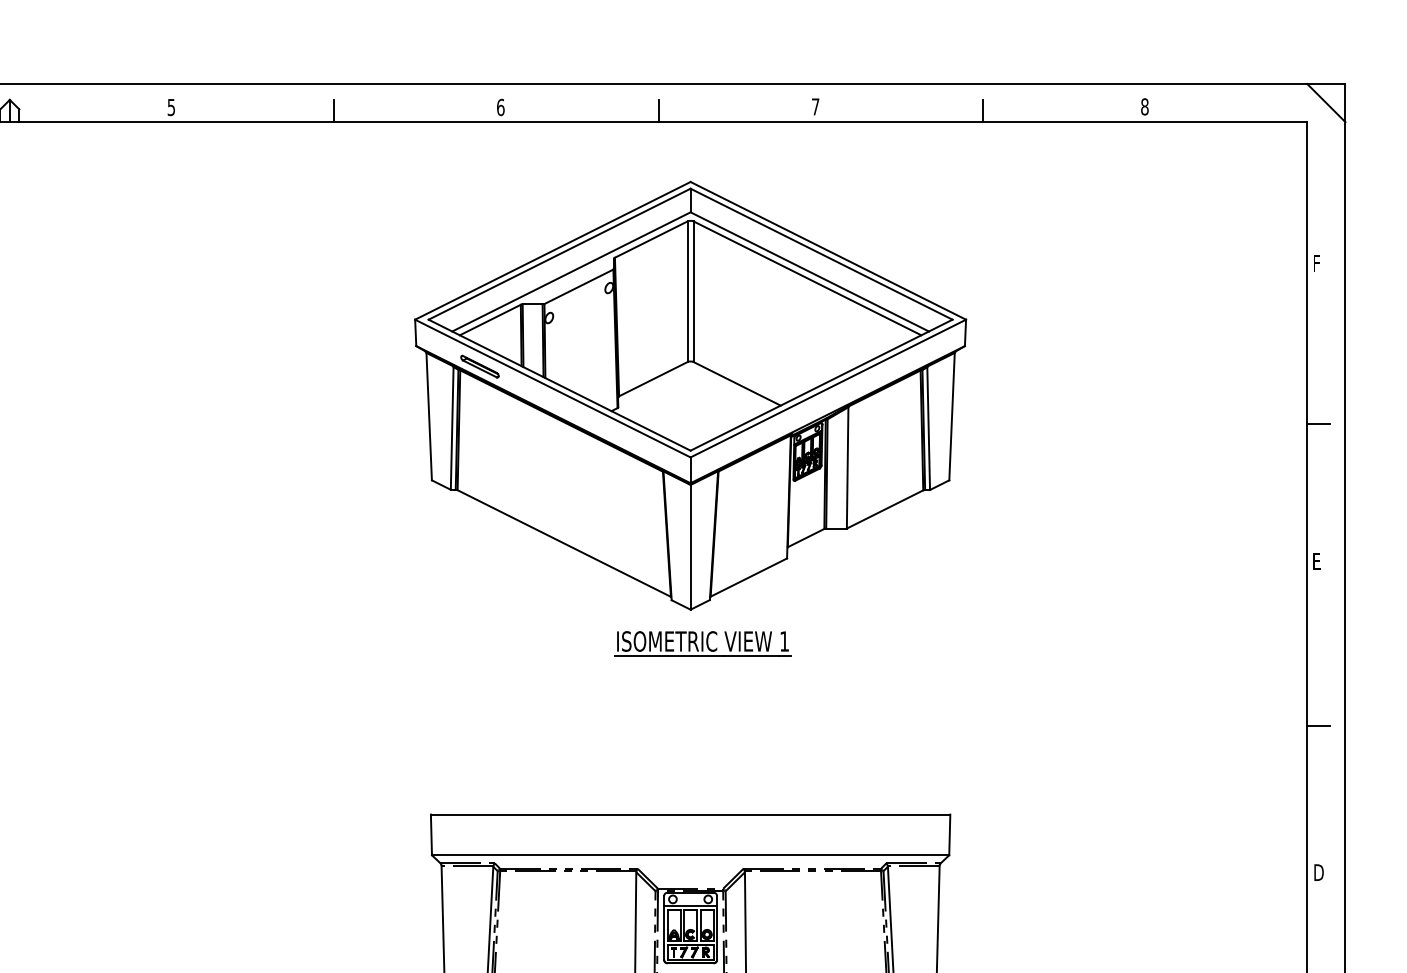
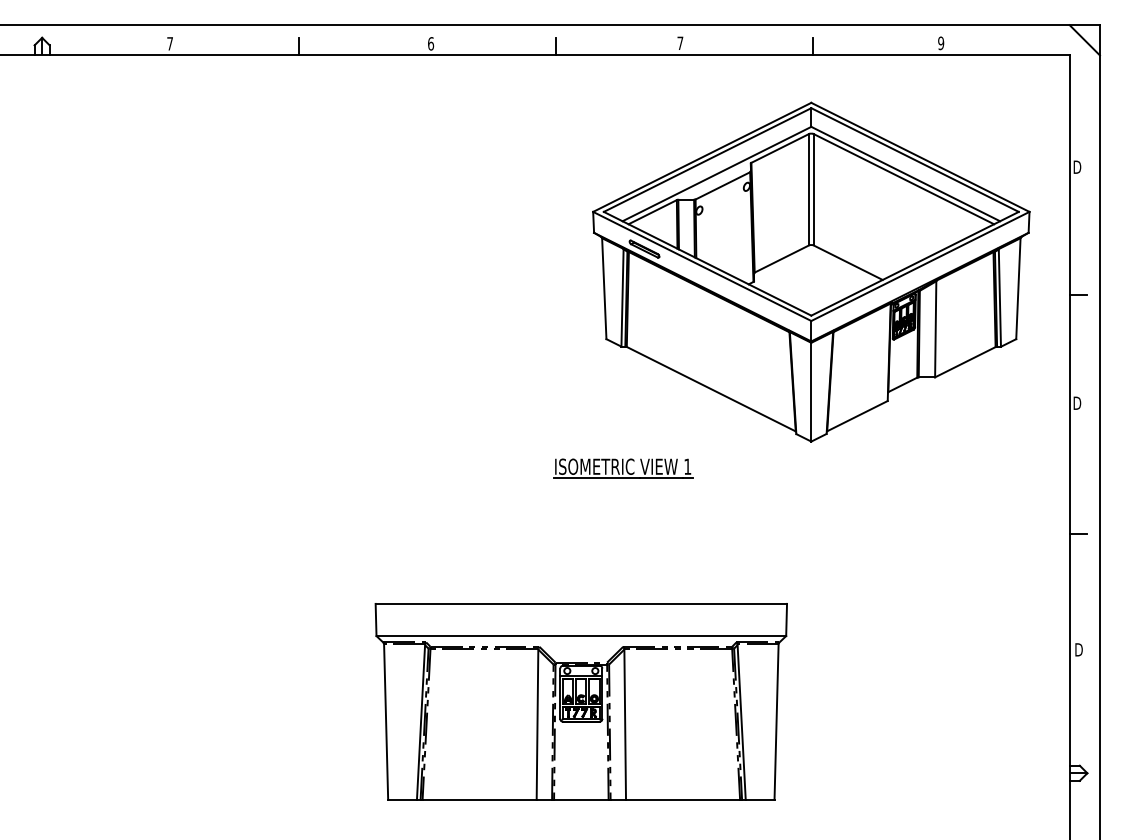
text: (170, 107) -> (169, 43), 5 -> 7
text: (1145, 107) -> (941, 43), 8 -> 9
text: (1317, 262) -> (1077, 166), F -> D
part: (690, 394) -> (811, 271), moved
text: (1317, 560) -> (1077, 402), E -> D
part: (703, 643) -> (623, 468), moved

